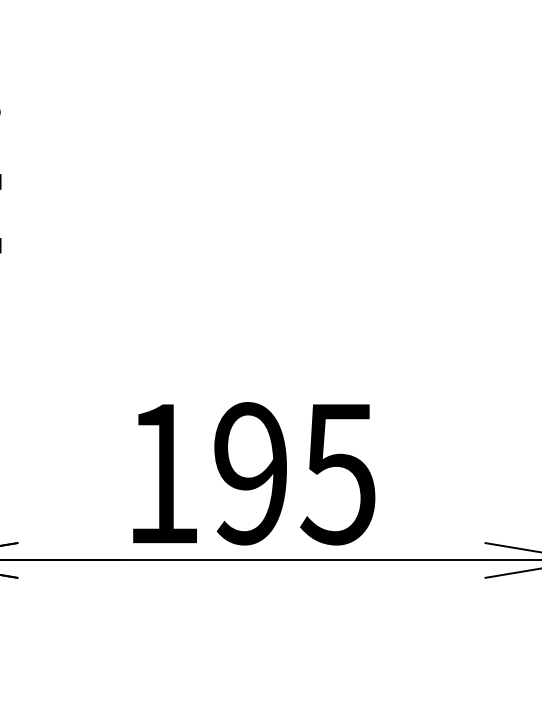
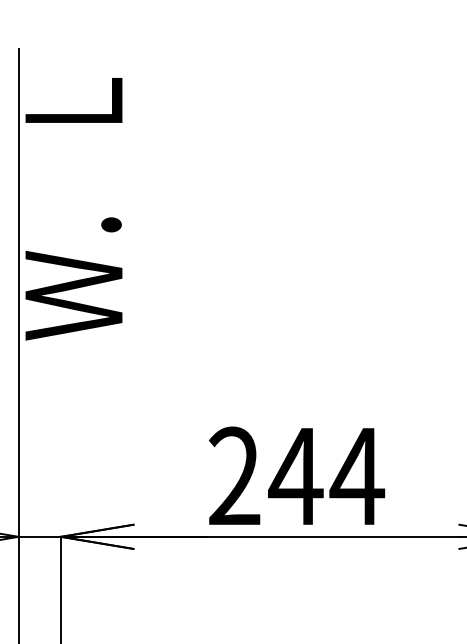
text: (252, 473) -> (297, 476), 195 -> 244

